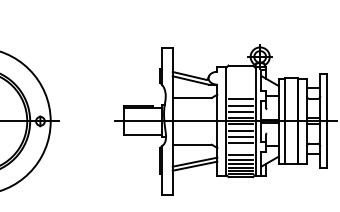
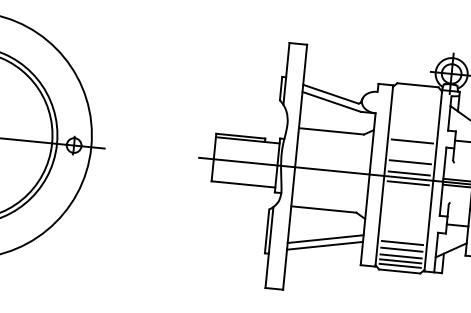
line: (240, 105) -> (410, 151), removed
line: (240, 131) -> (406, 195), removed
line: (240, 136) -> (405, 203), removed
line: (240, 143) -> (404, 215), removed
line: (240, 154) -> (402, 233), removed

